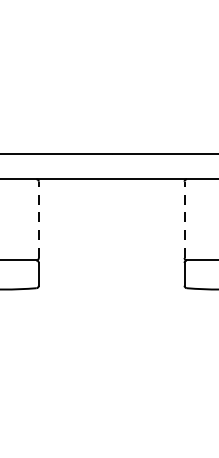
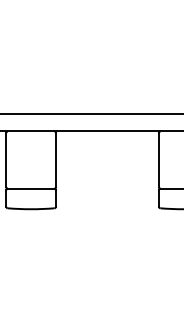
line: (39, 220) -> (56, 160), dashed -> solid
line: (184, 220) -> (158, 160), dashed -> solid

